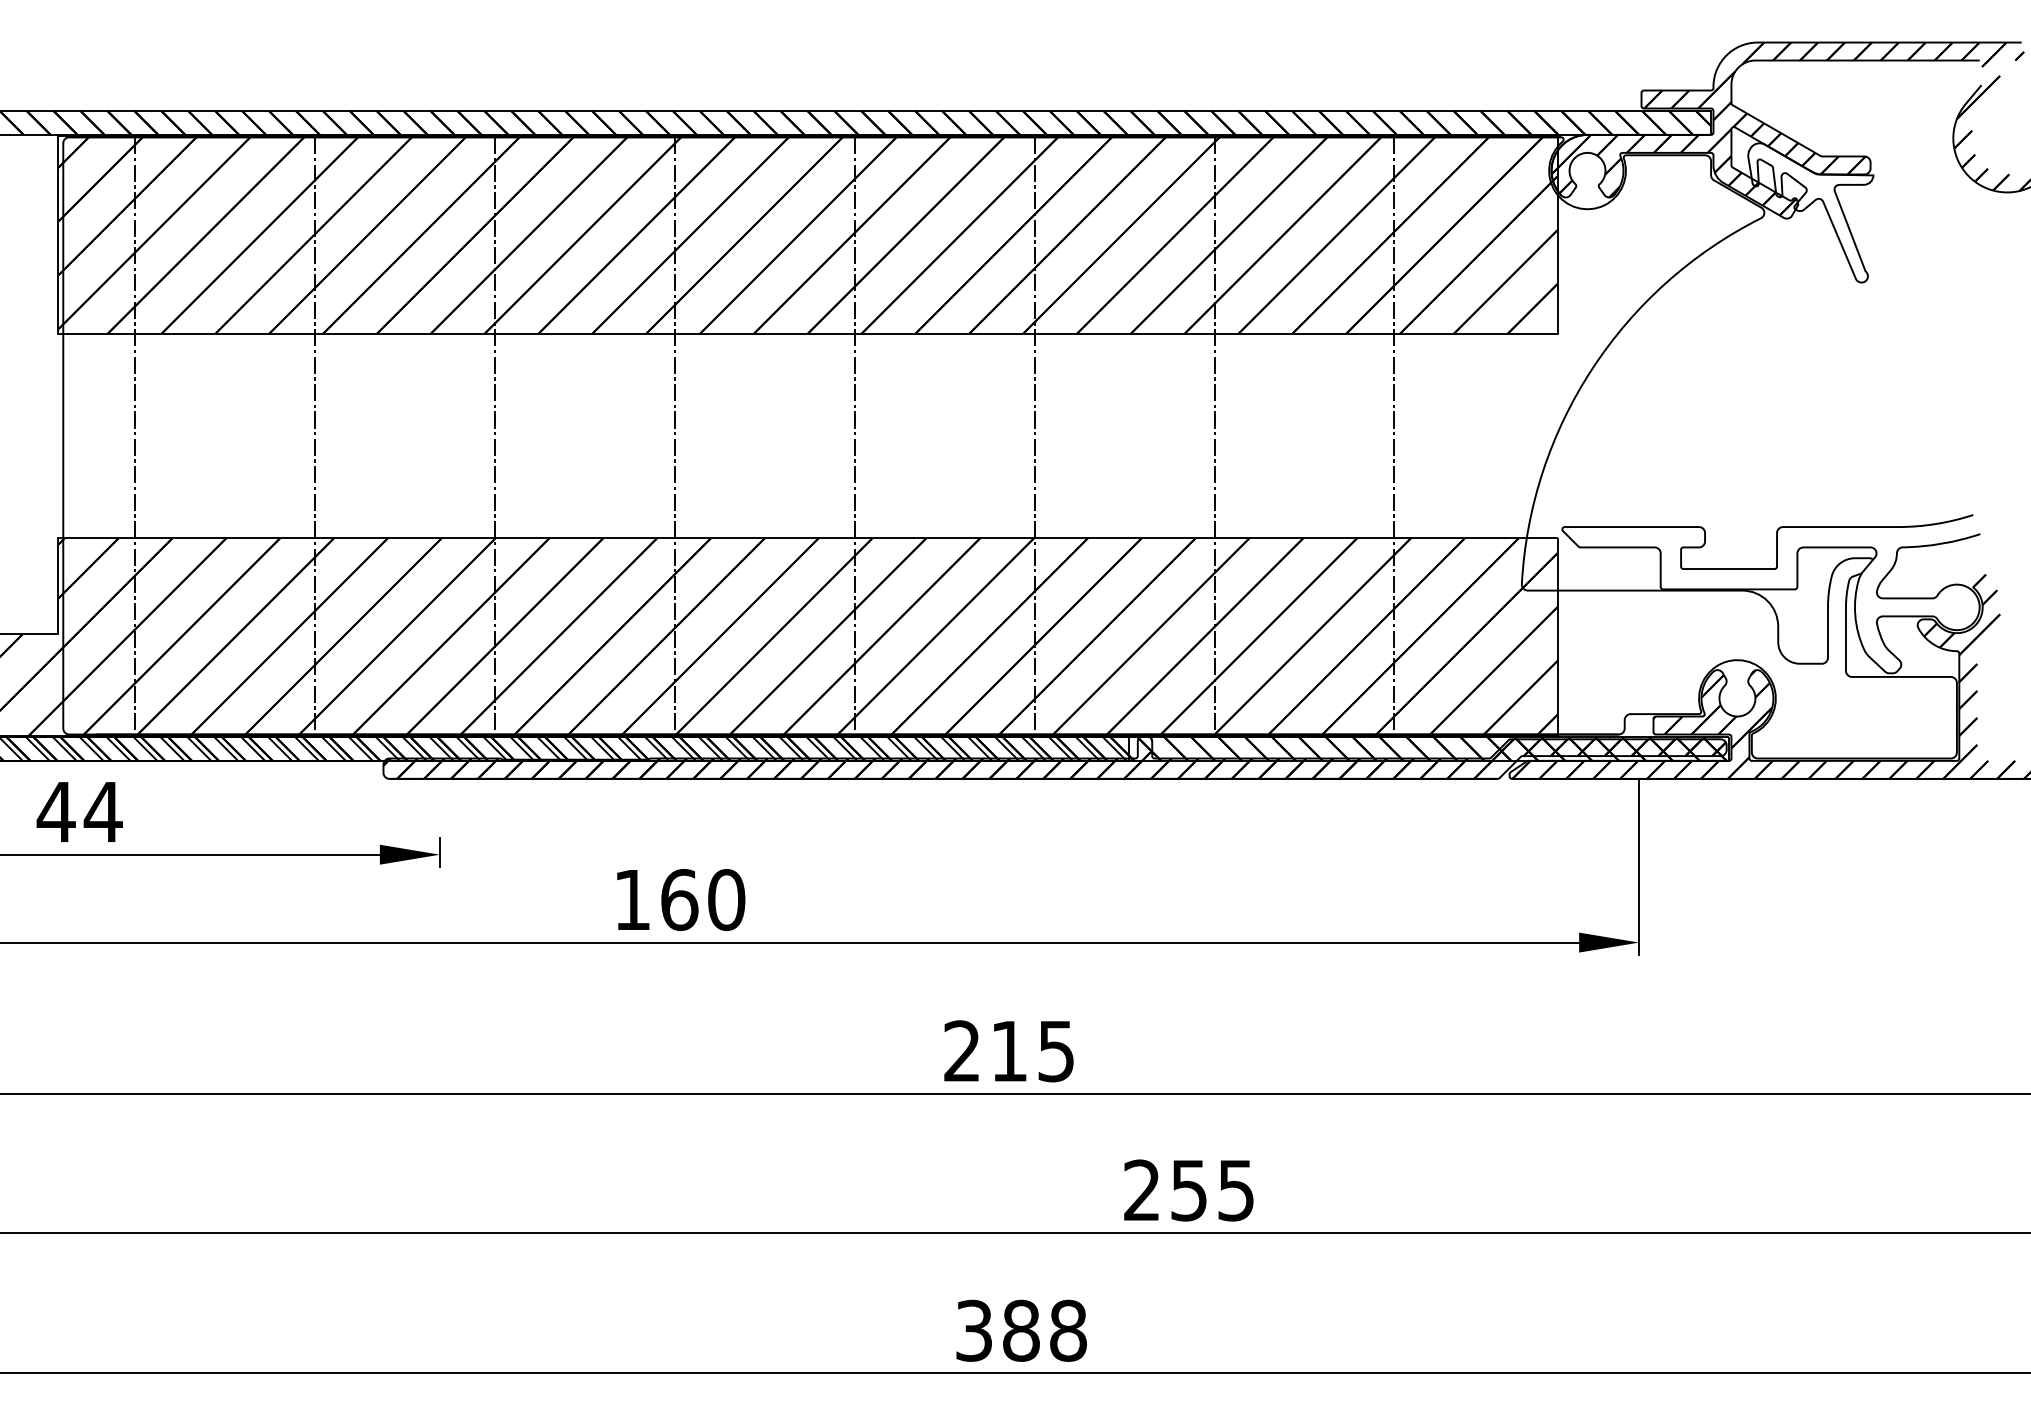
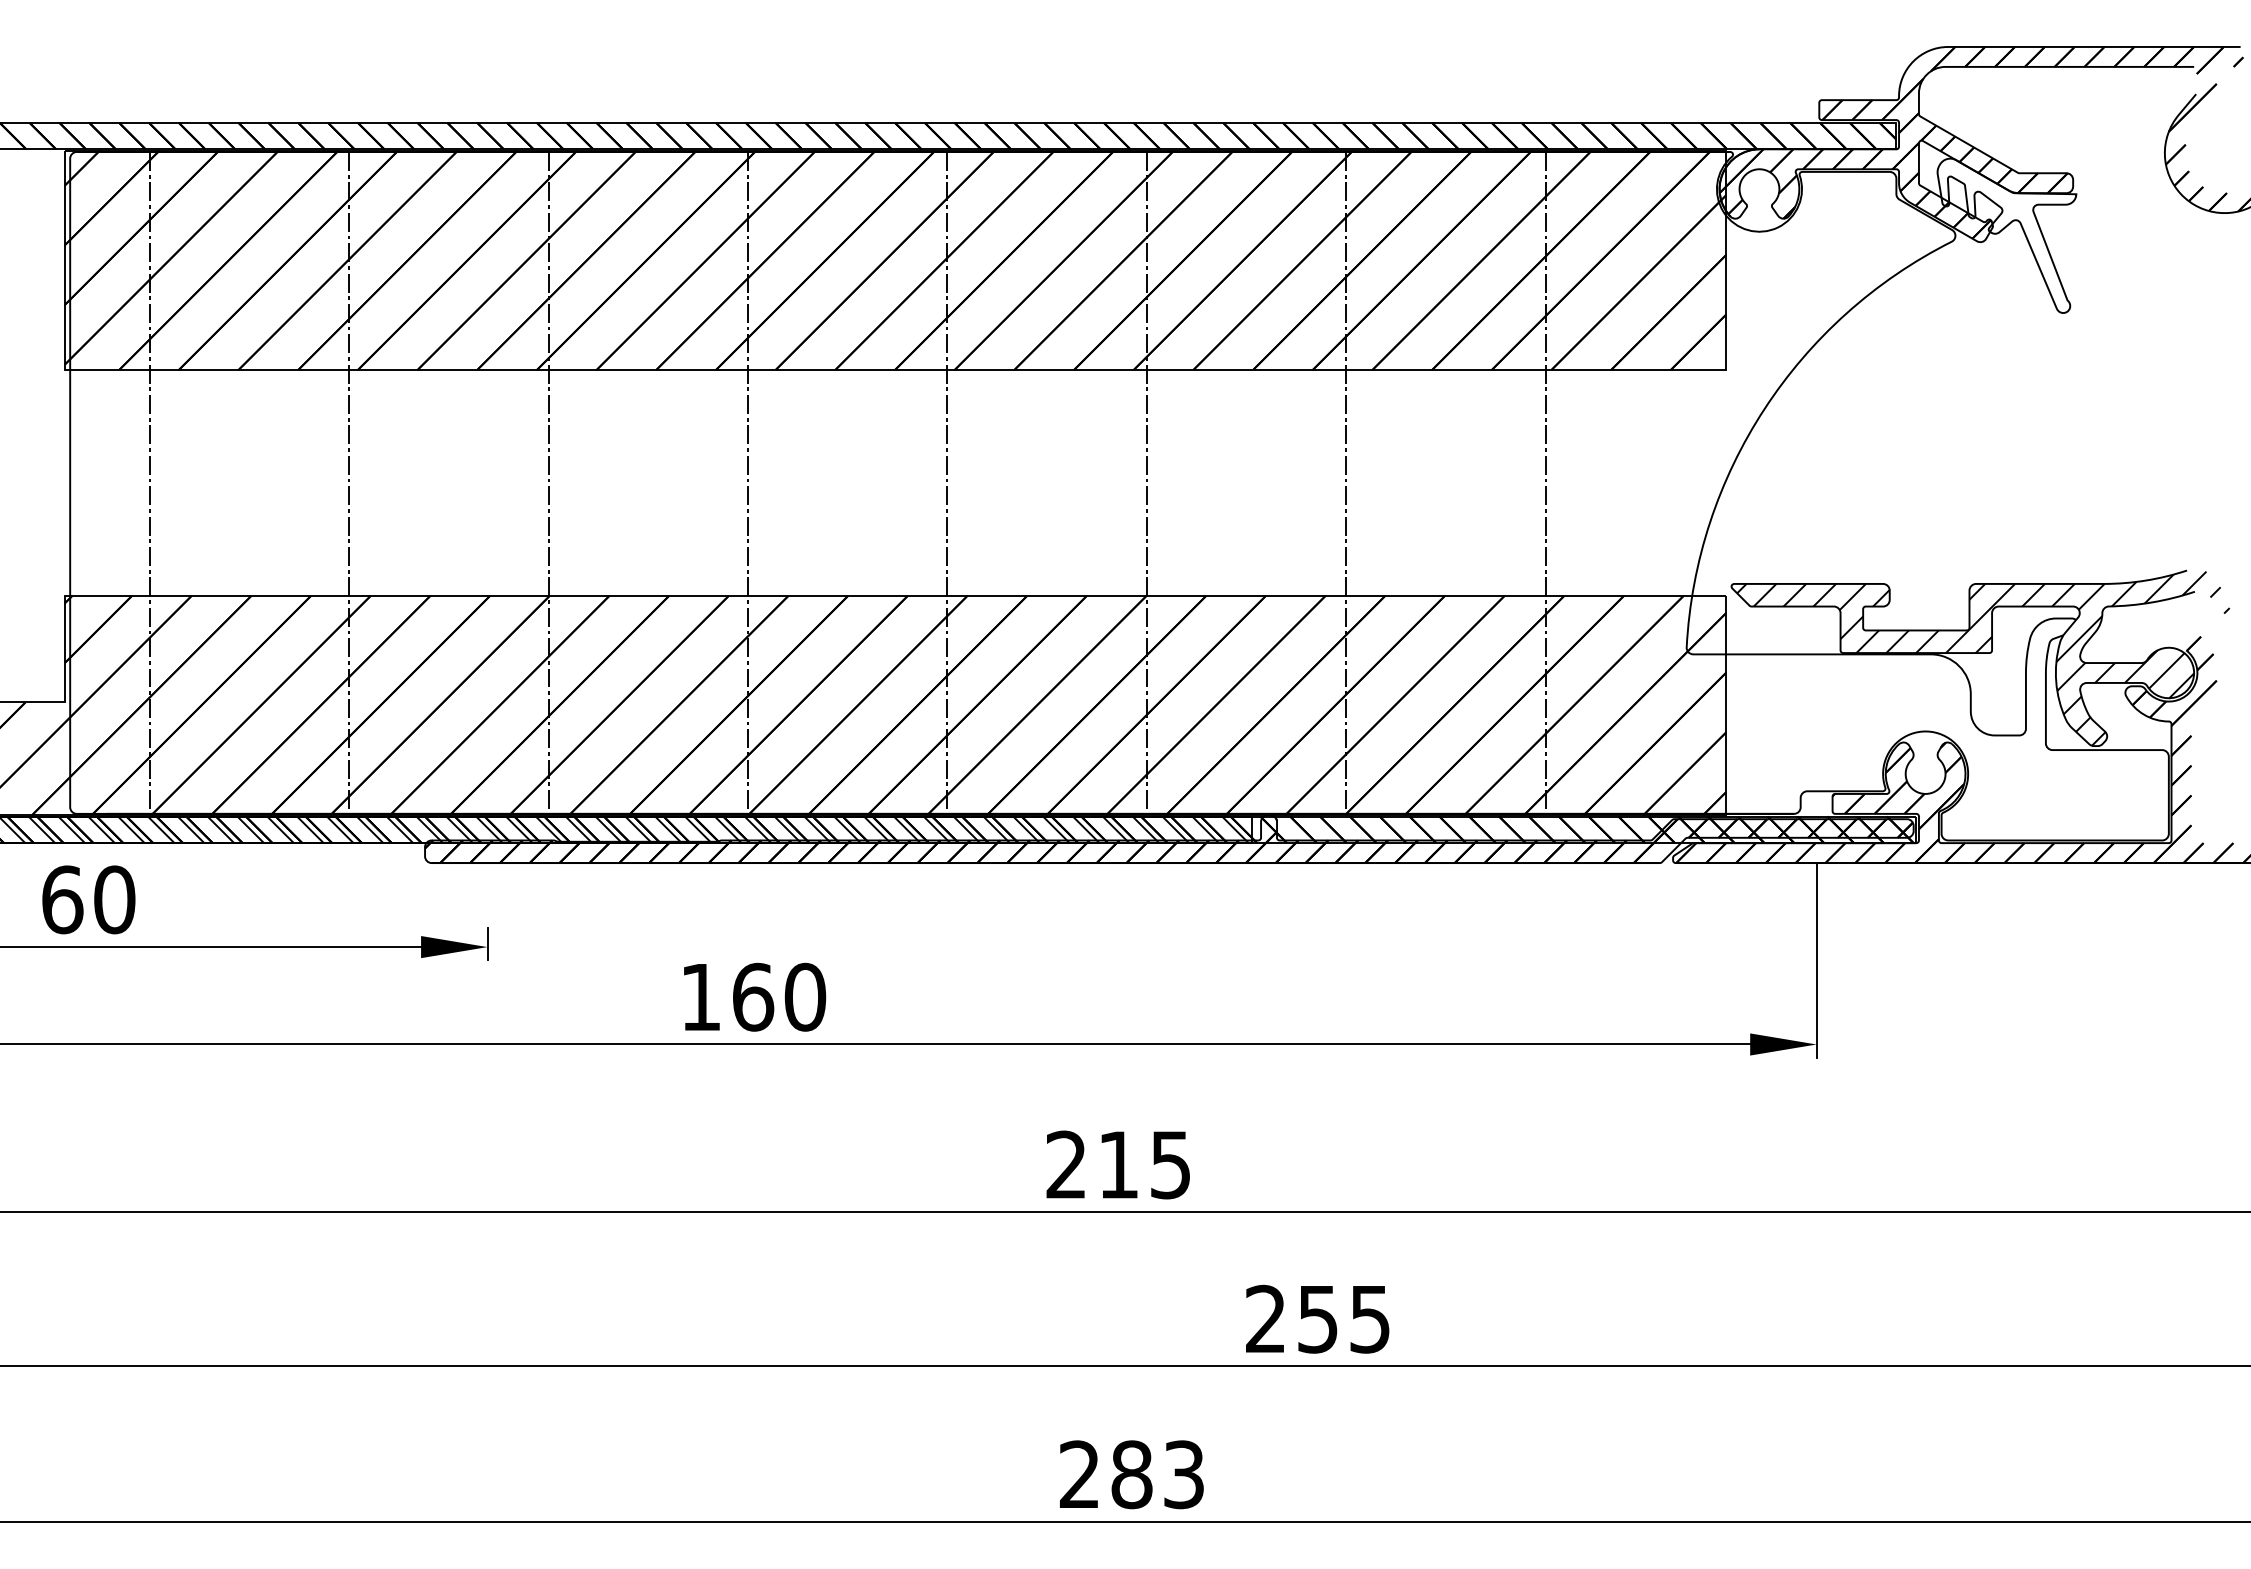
hatch: (1789, 594) -> (1983, 658), added
text: (79, 811) -> (88, 899), 44 -> 60
text: (1021, 1330) -> (1132, 1474), 388 -> 283

